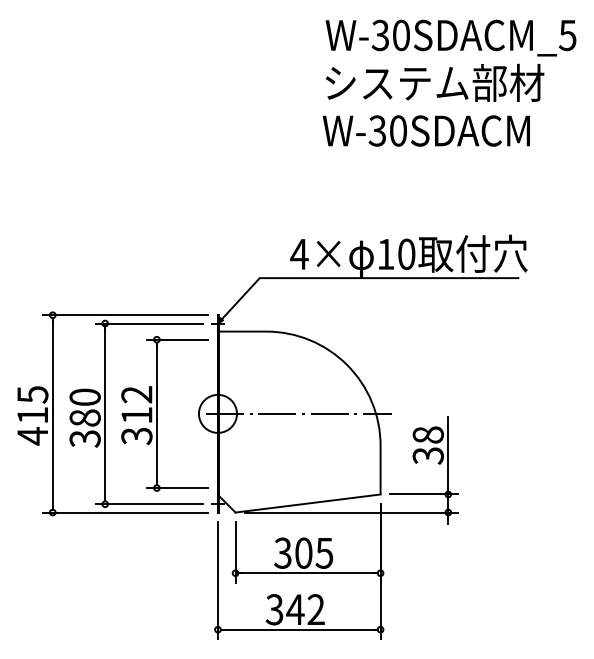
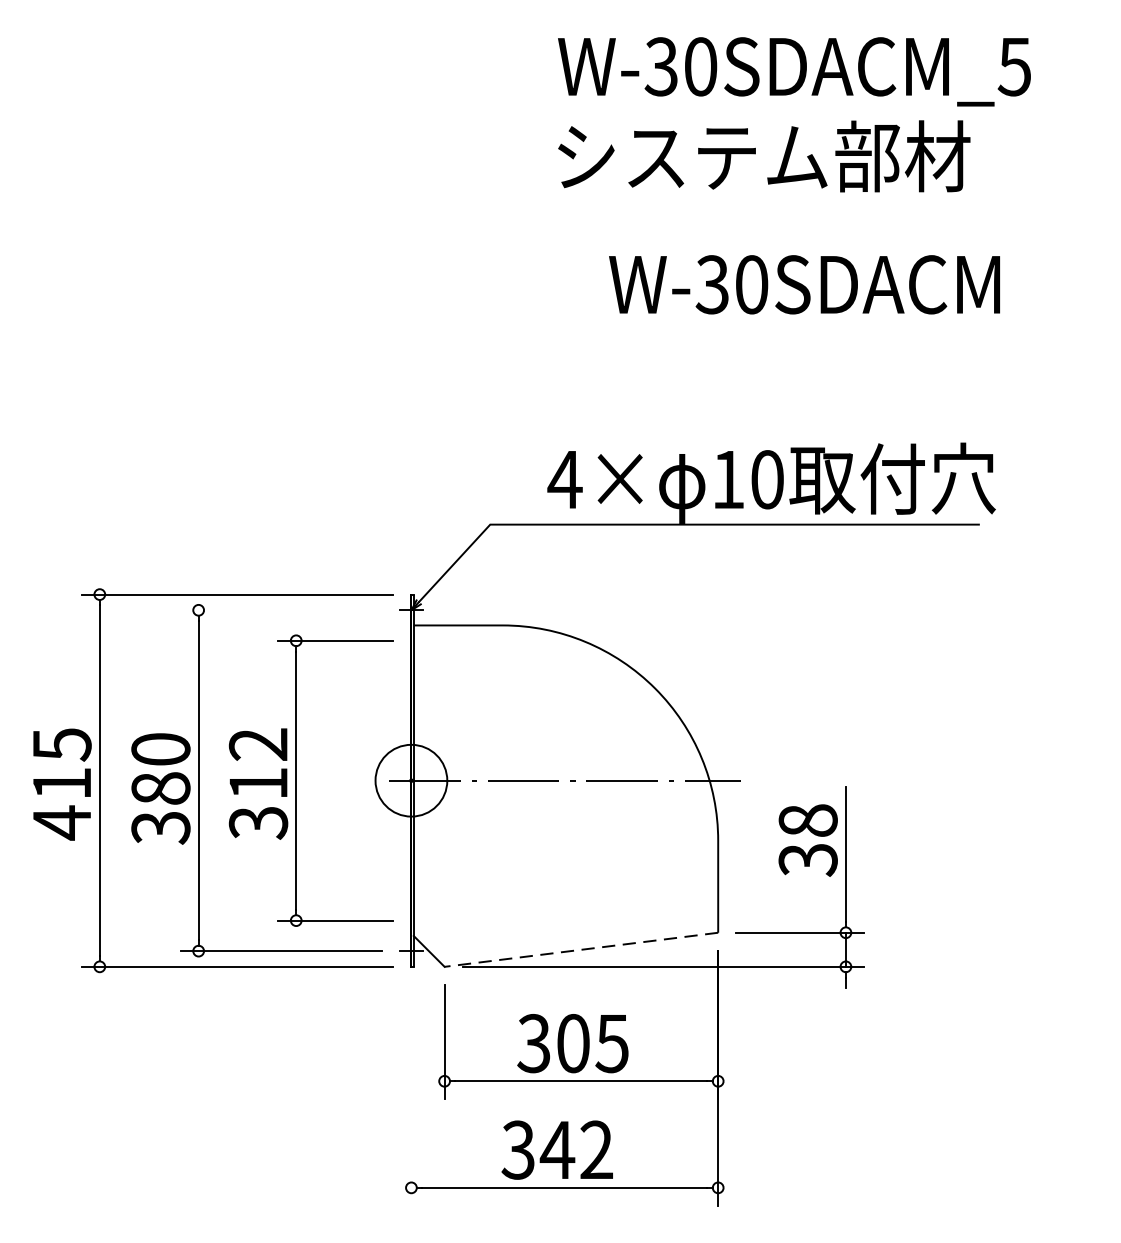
text: (450, 60) -> (793, 114), moved
text: (425, 130) -> (802, 283), moved
line: (148, 323) -> (280, 610), removed
line: (307, 503) -> (580, 949), solid -> dashed
line: (217, 580) -> (410, 1095), removed

